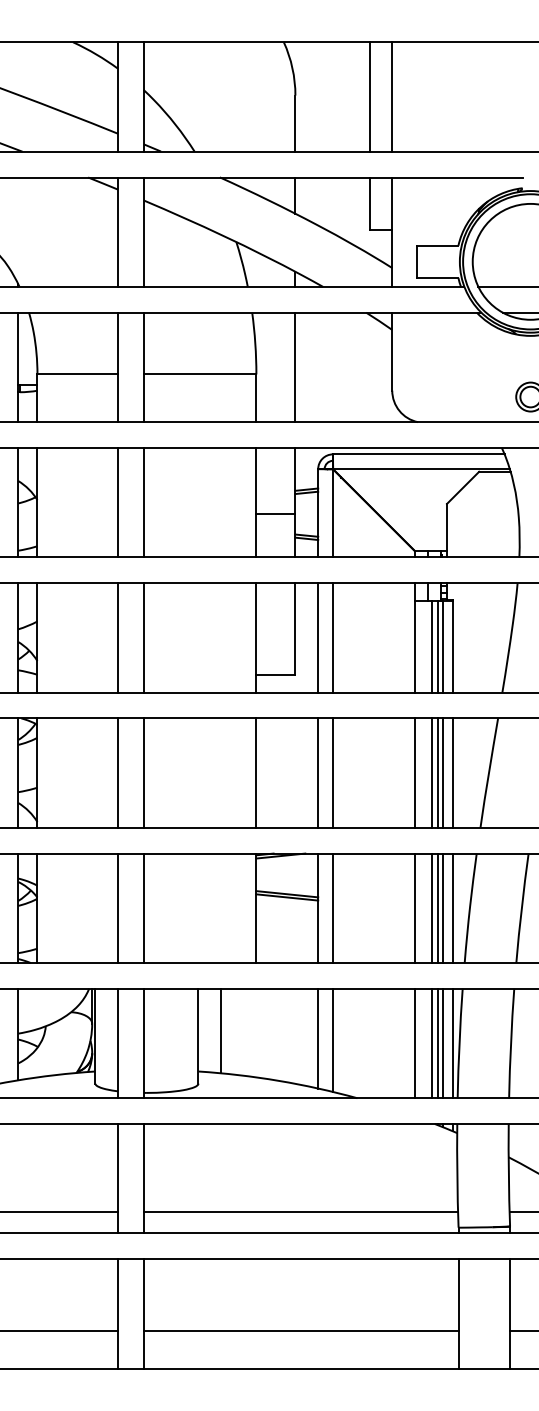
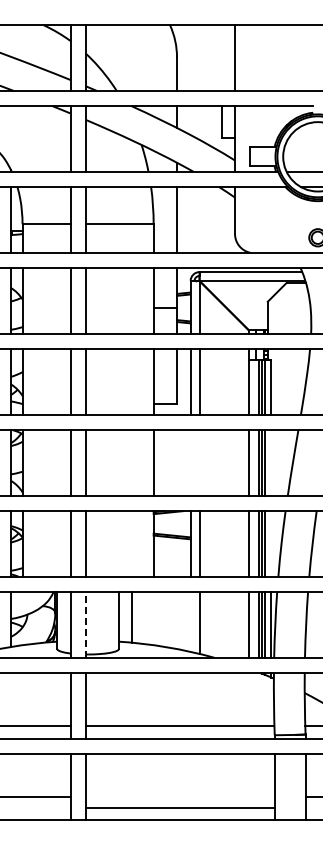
line: (369, 95) -> (221, 57), removed
line: (317, 772) -> (190, 462), removed
line: (332, 772) -> (199, 462), removed
line: (453, 772) -> (271, 462), removed
line: (453, 907) -> (271, 543), removed
line: (317, 1037) -> (190, 621), removed
line: (144, 1042) -> (86, 624), solid -> dashed
line: (301, 1331) -> (180, 808), moved

